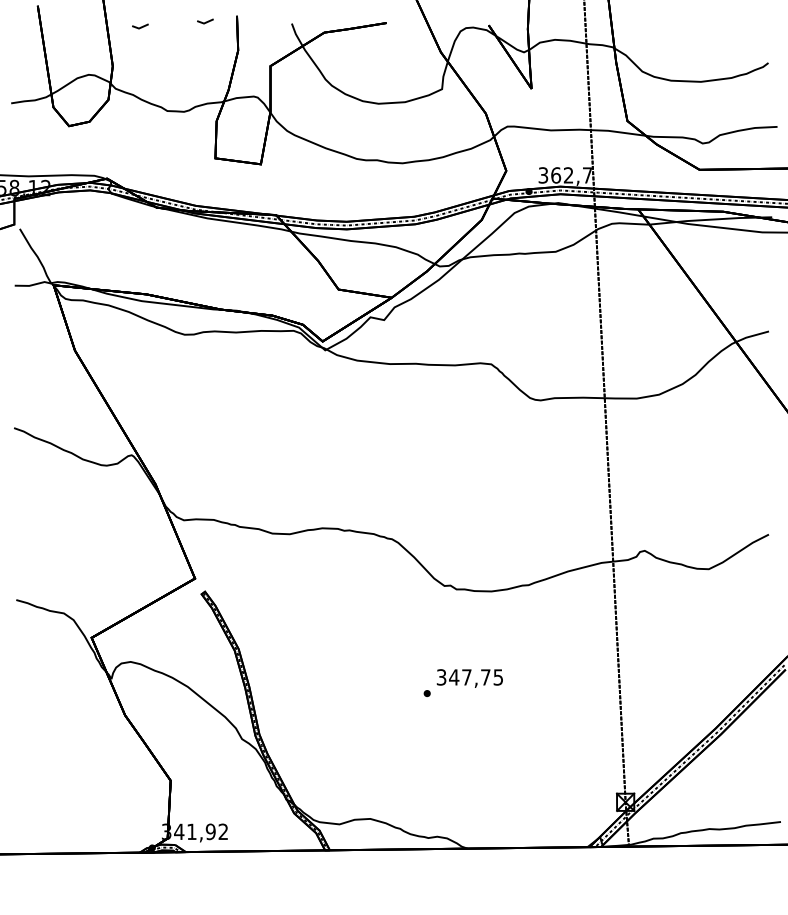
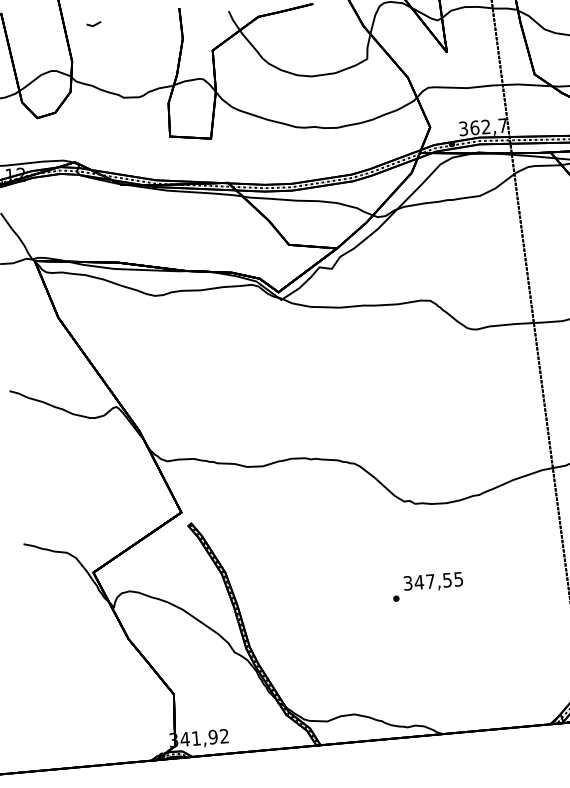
line: (205, 21) -> (151, 15), removed
text: (485, 677) -> (447, 580), 347,75 -> 347,55

